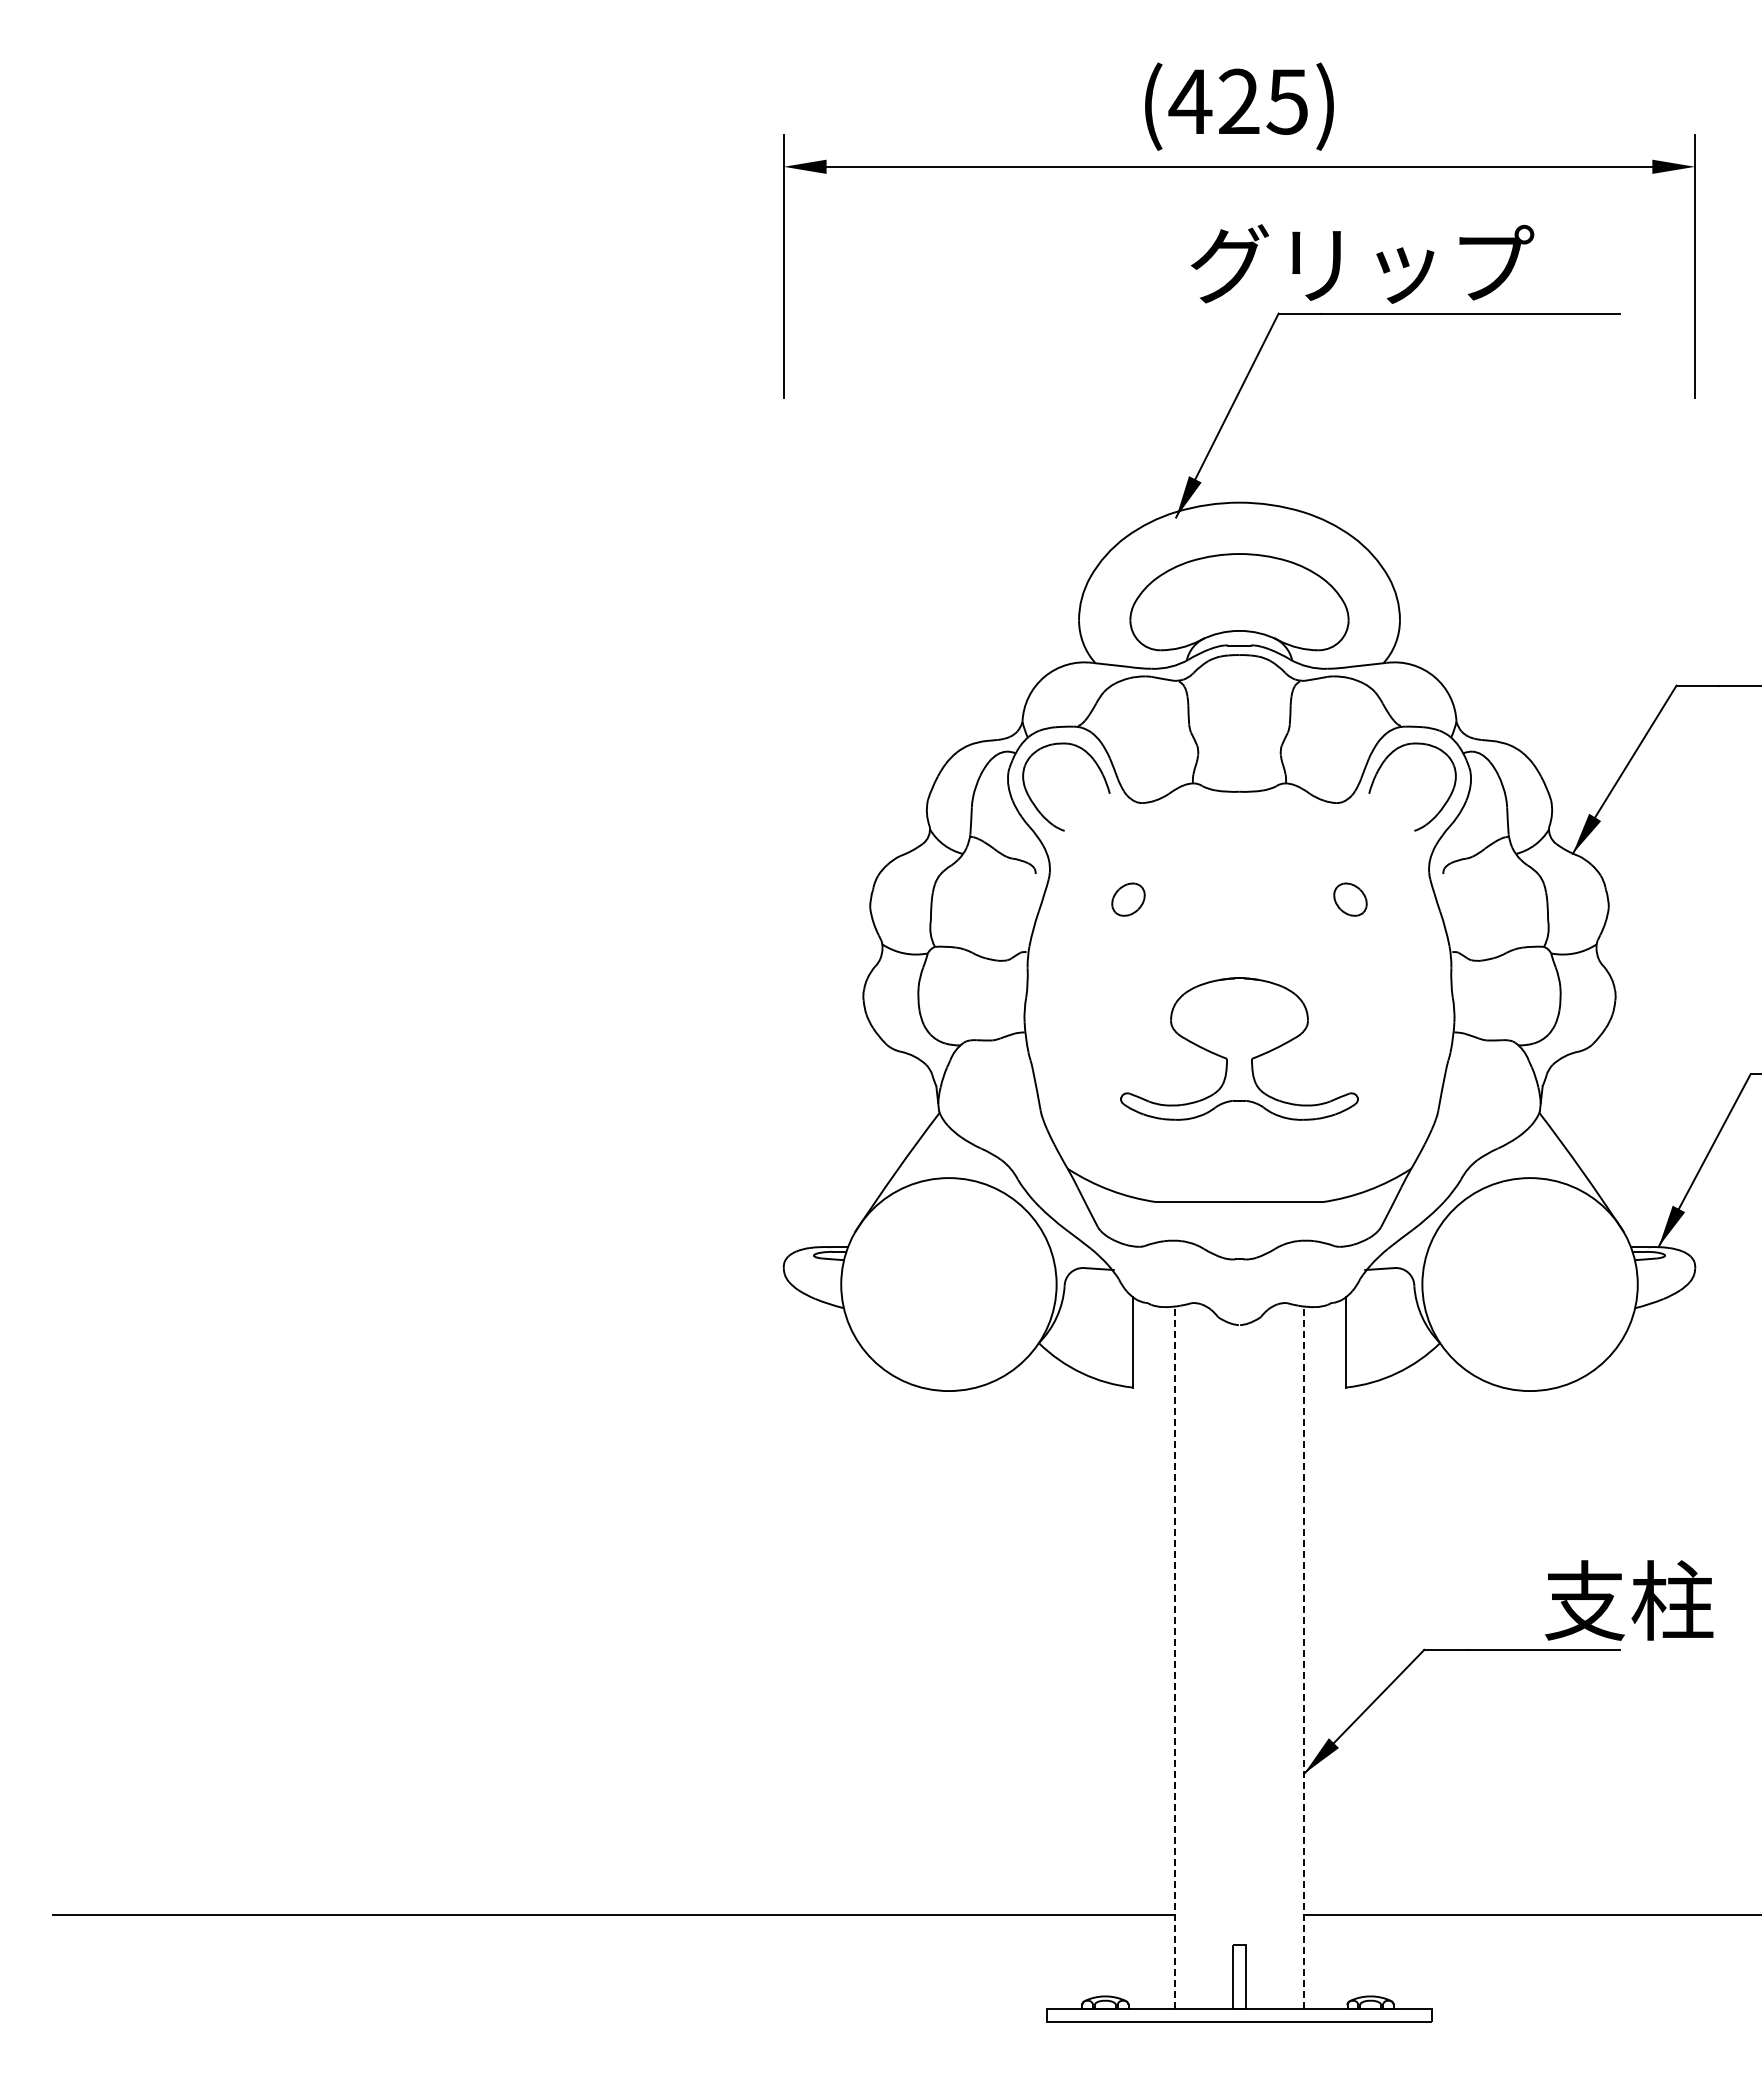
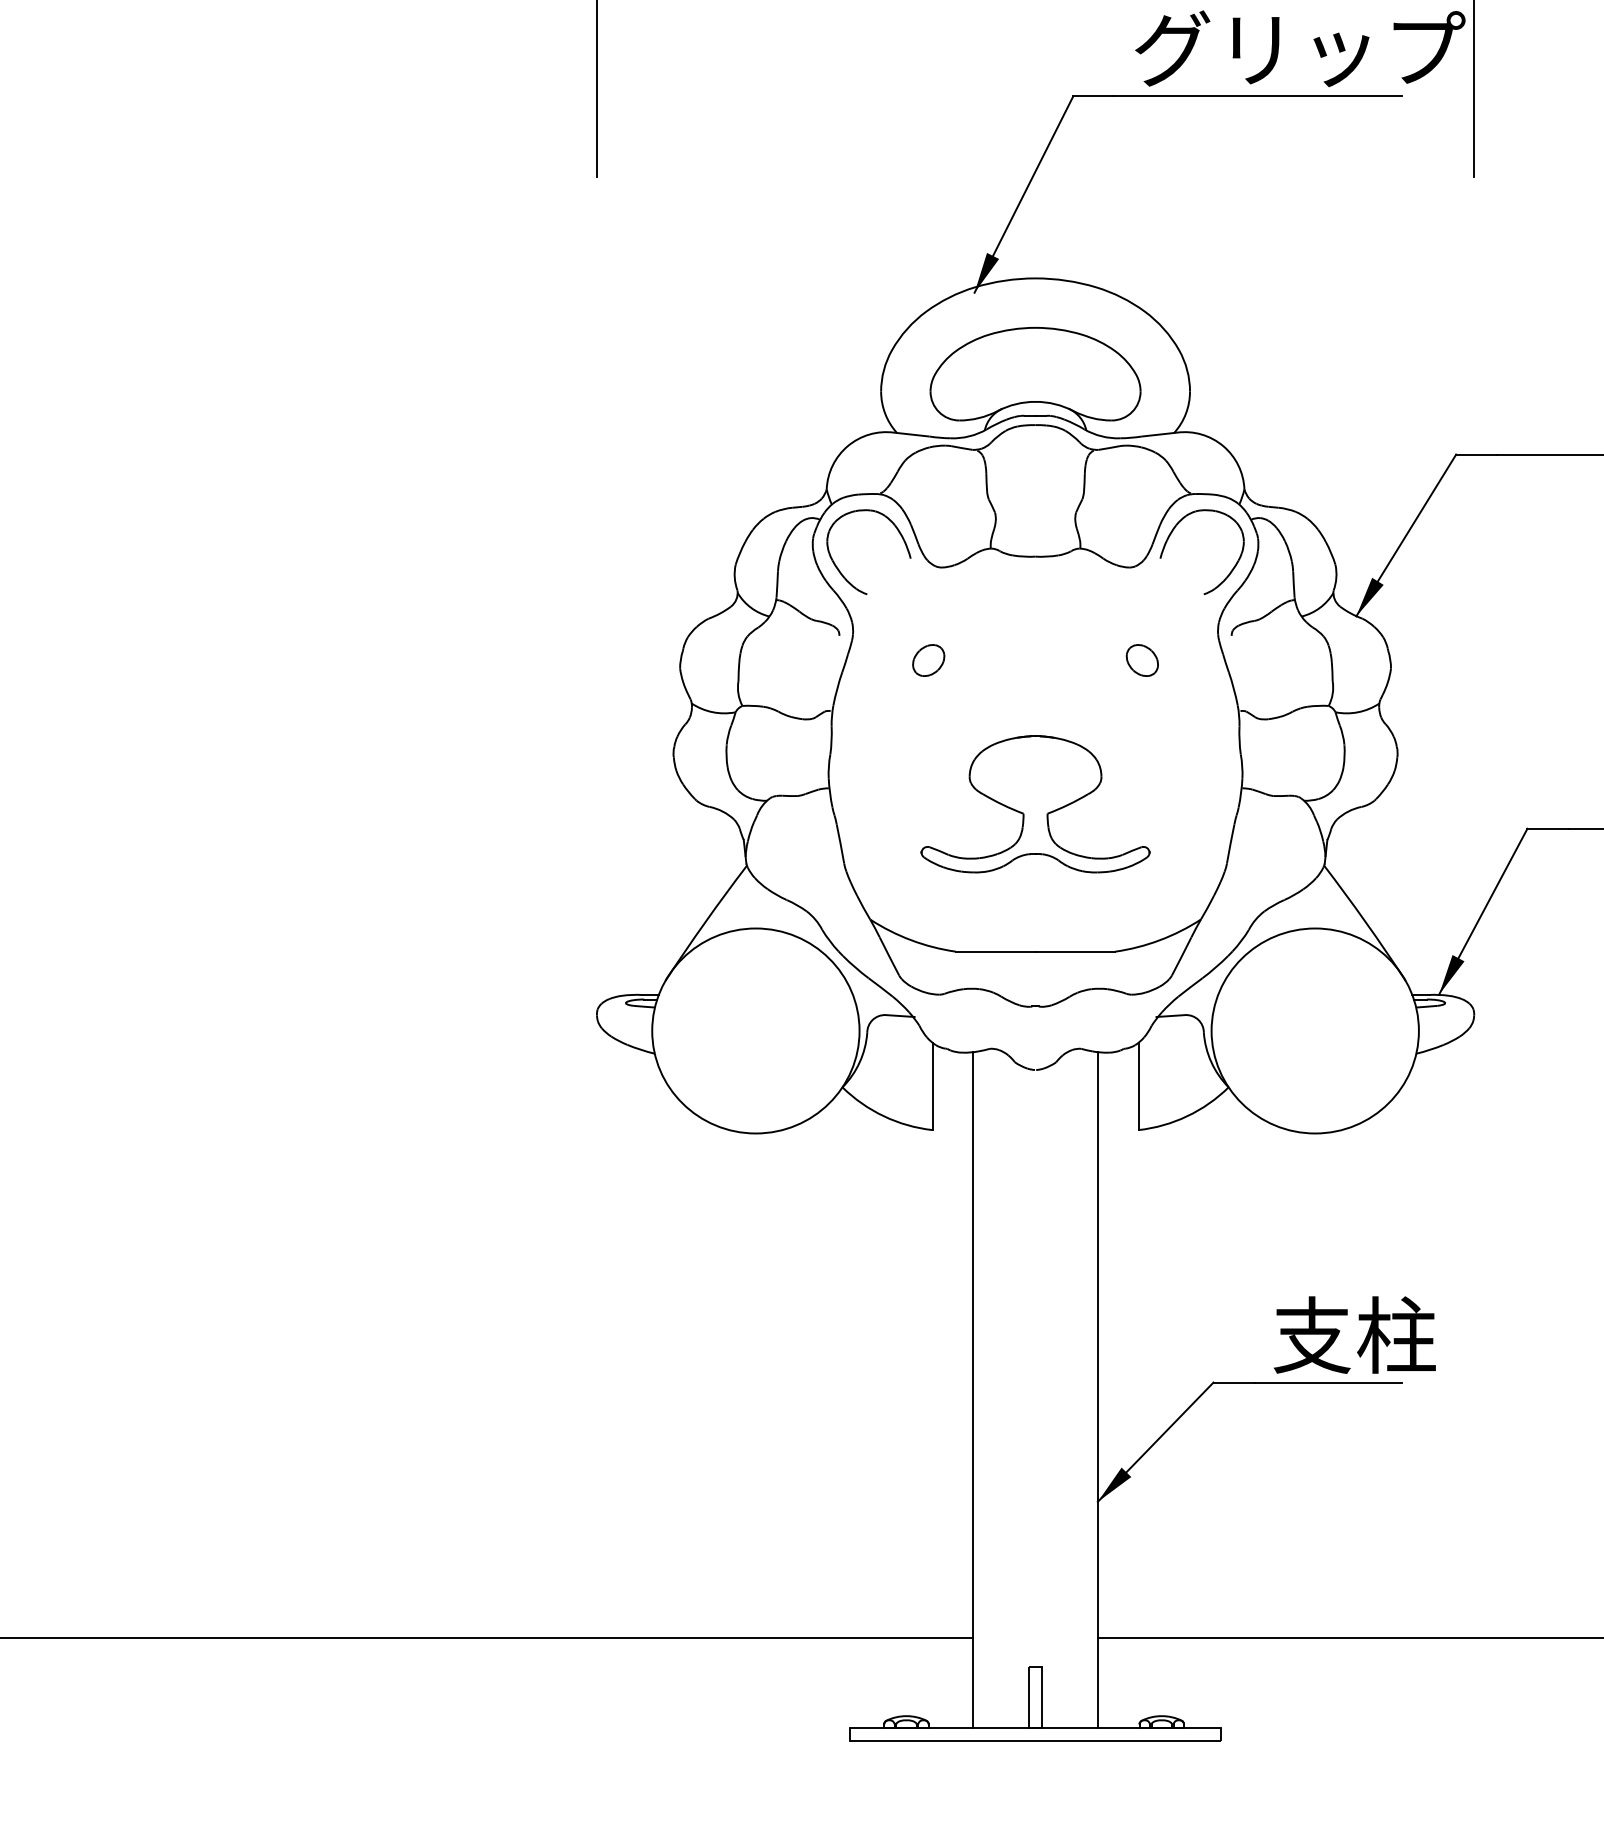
text: (1362, 263) -> (1300, 48), moved
text: (1629, 1600) -> (1355, 1335), moved
line: (1174, 1657) -> (973, 1389), dashed -> solid
line: (1304, 1657) -> (1098, 1389), dashed -> solid

